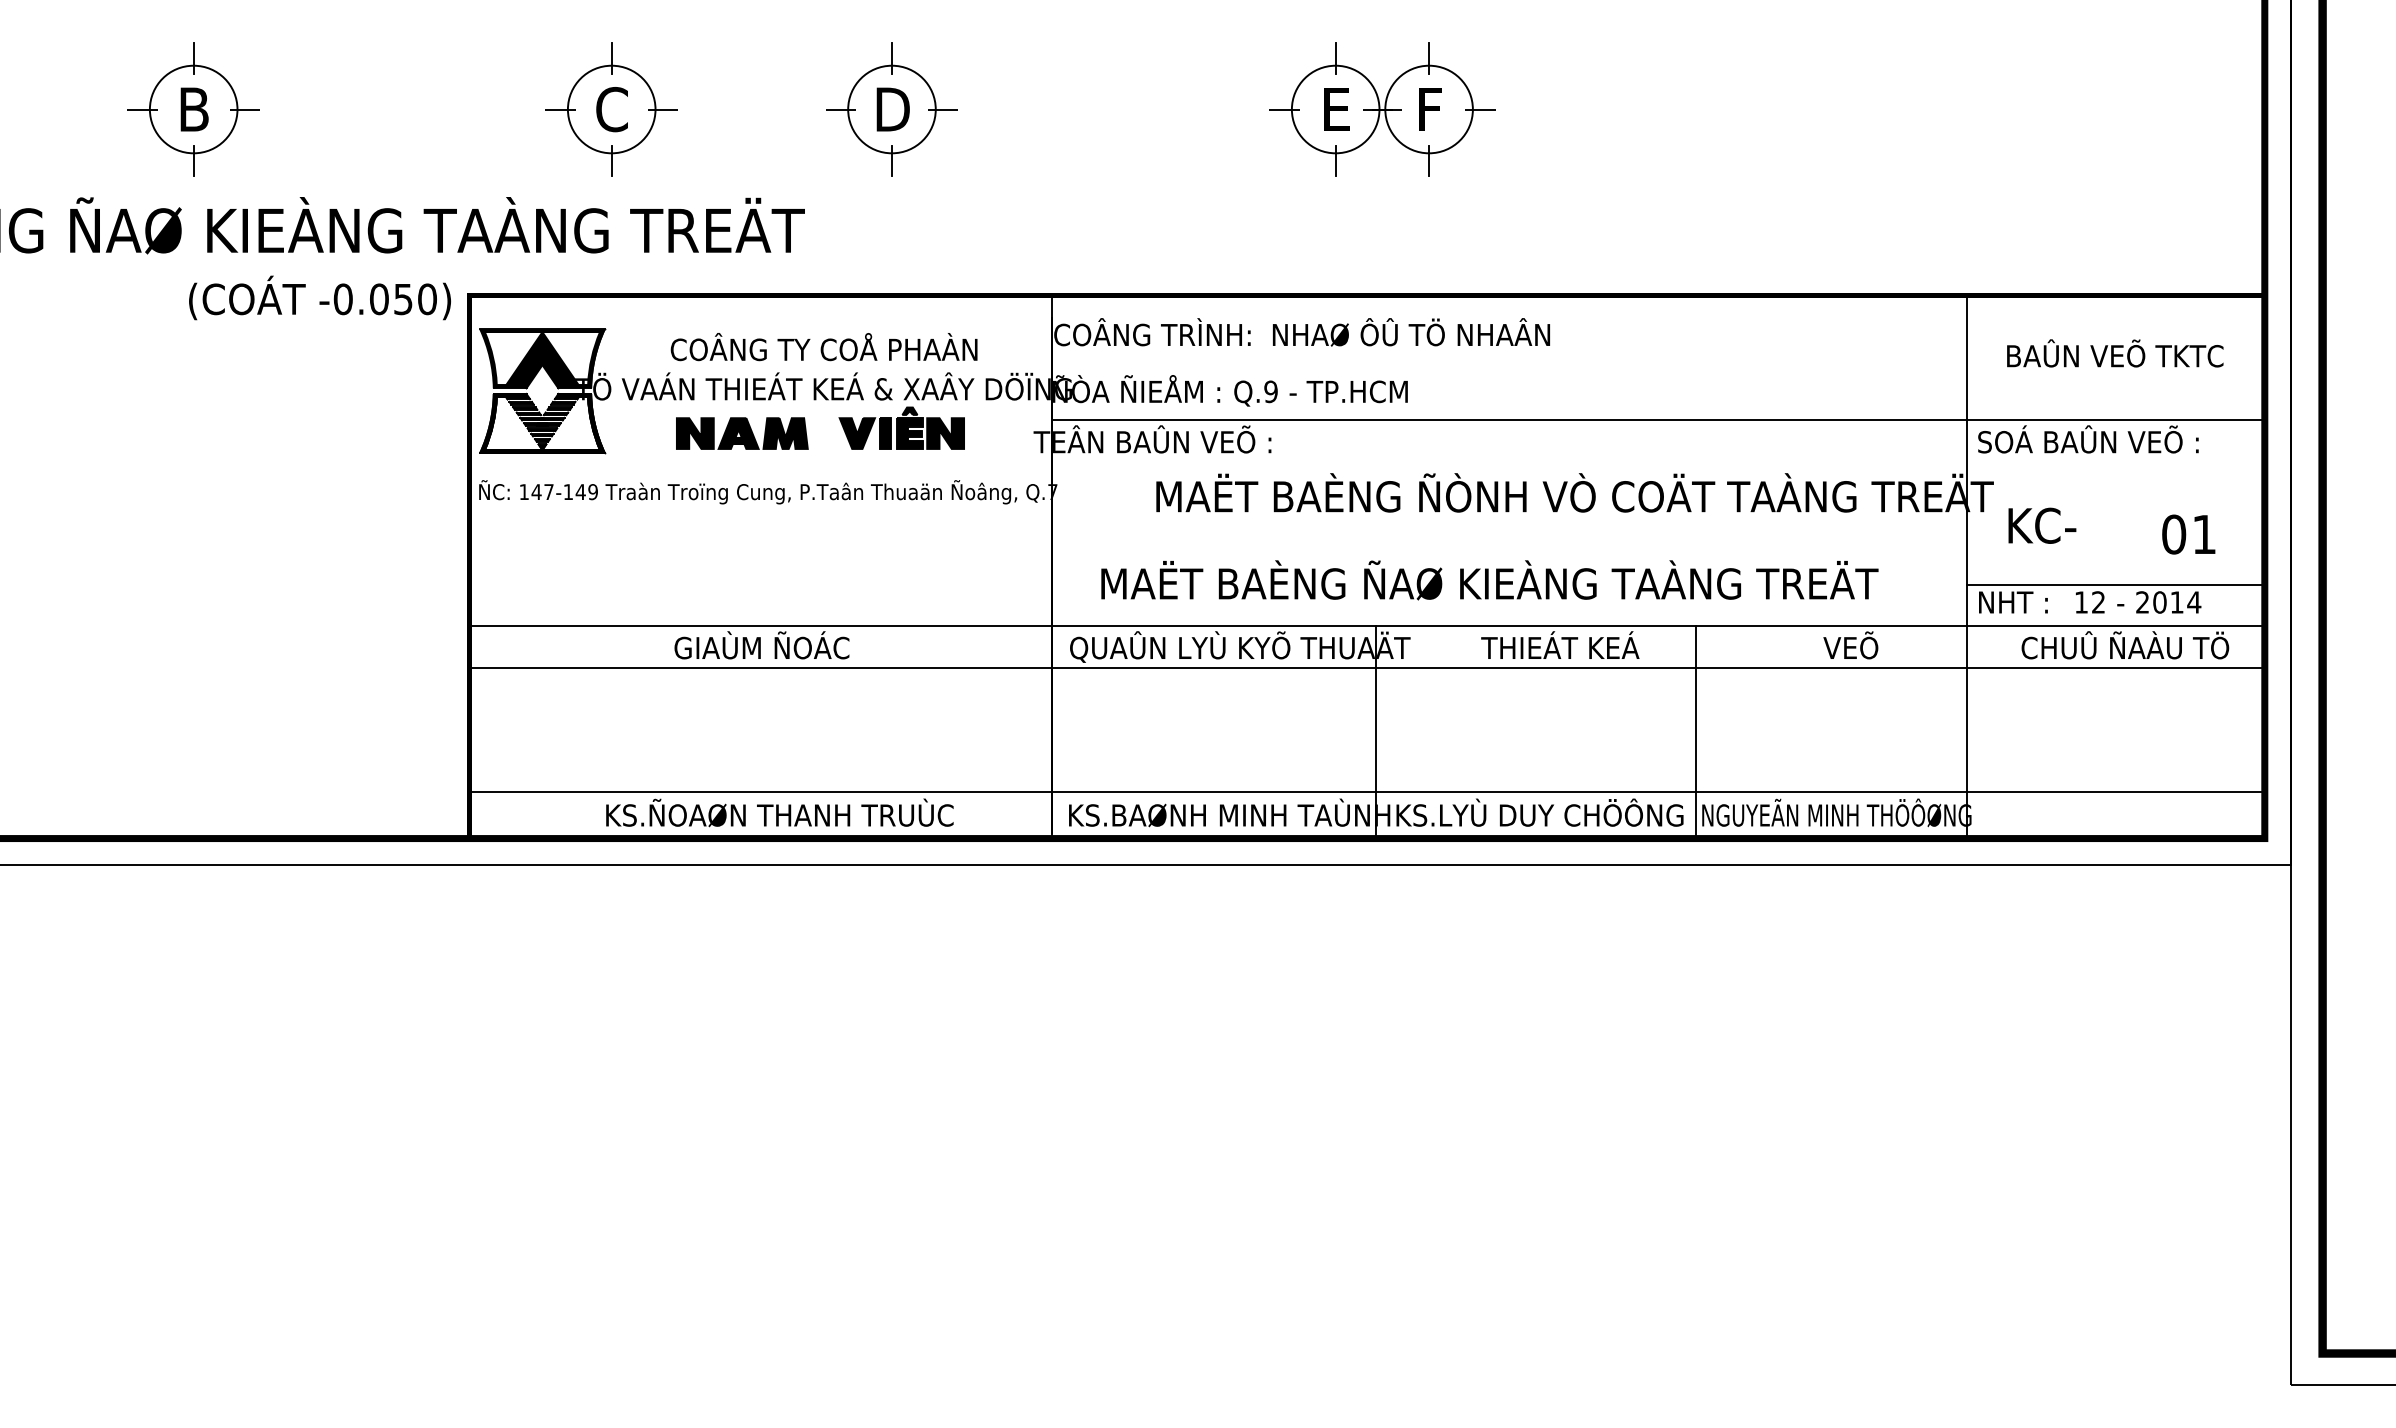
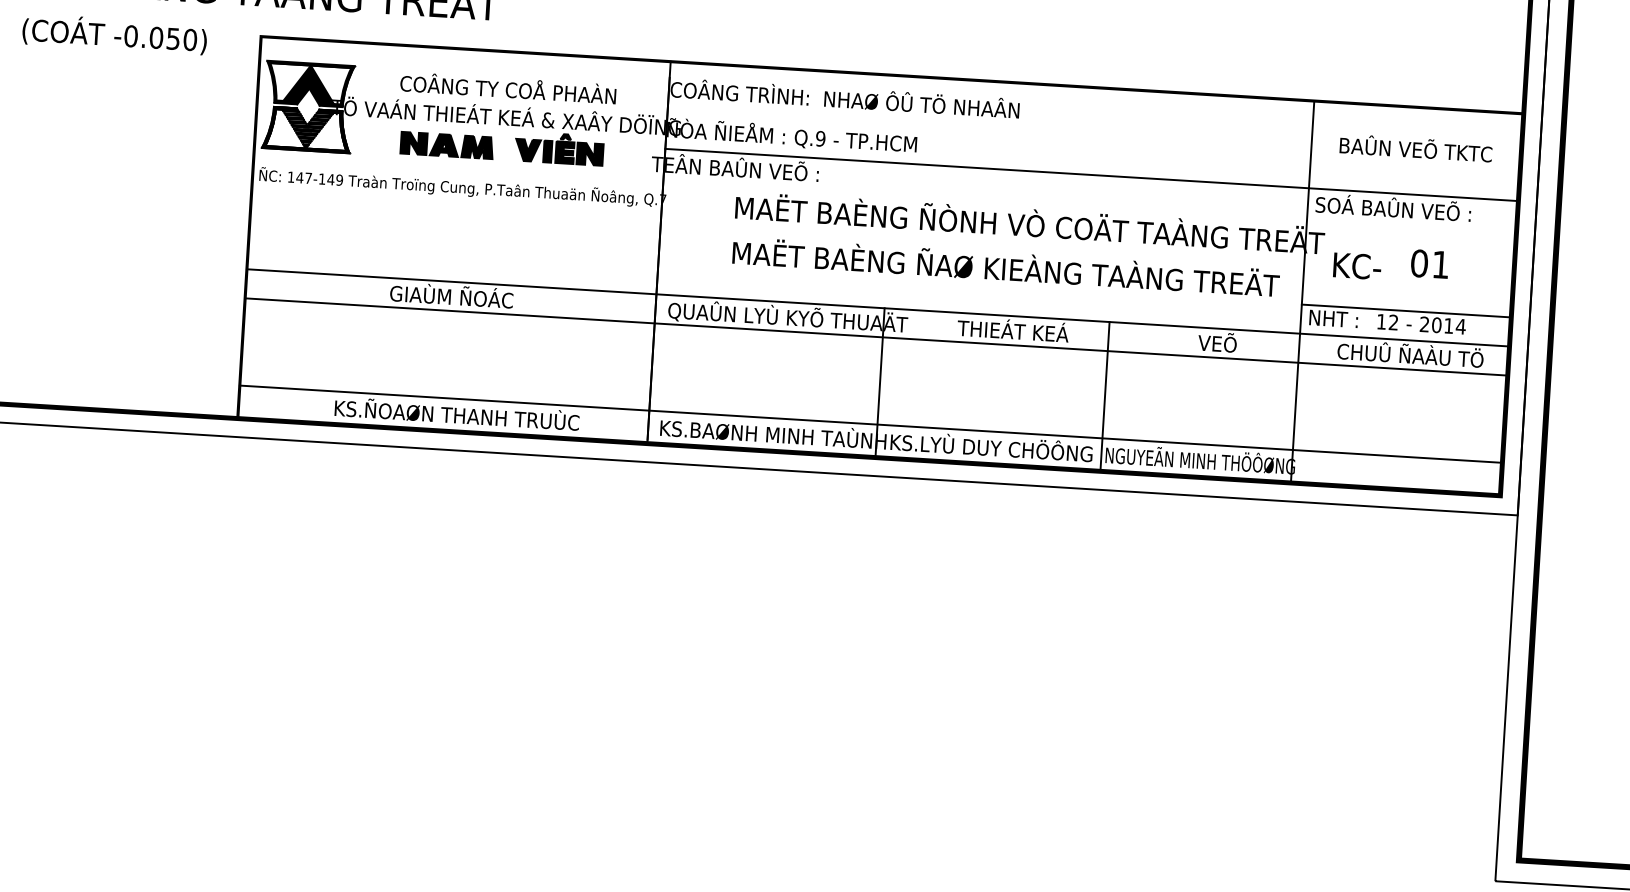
text: (319, 297) -> (114, 34), moved
text: (2188, 534) -> (1429, 264), moved
text: (1489, 580) -> (1005, 267), moved

